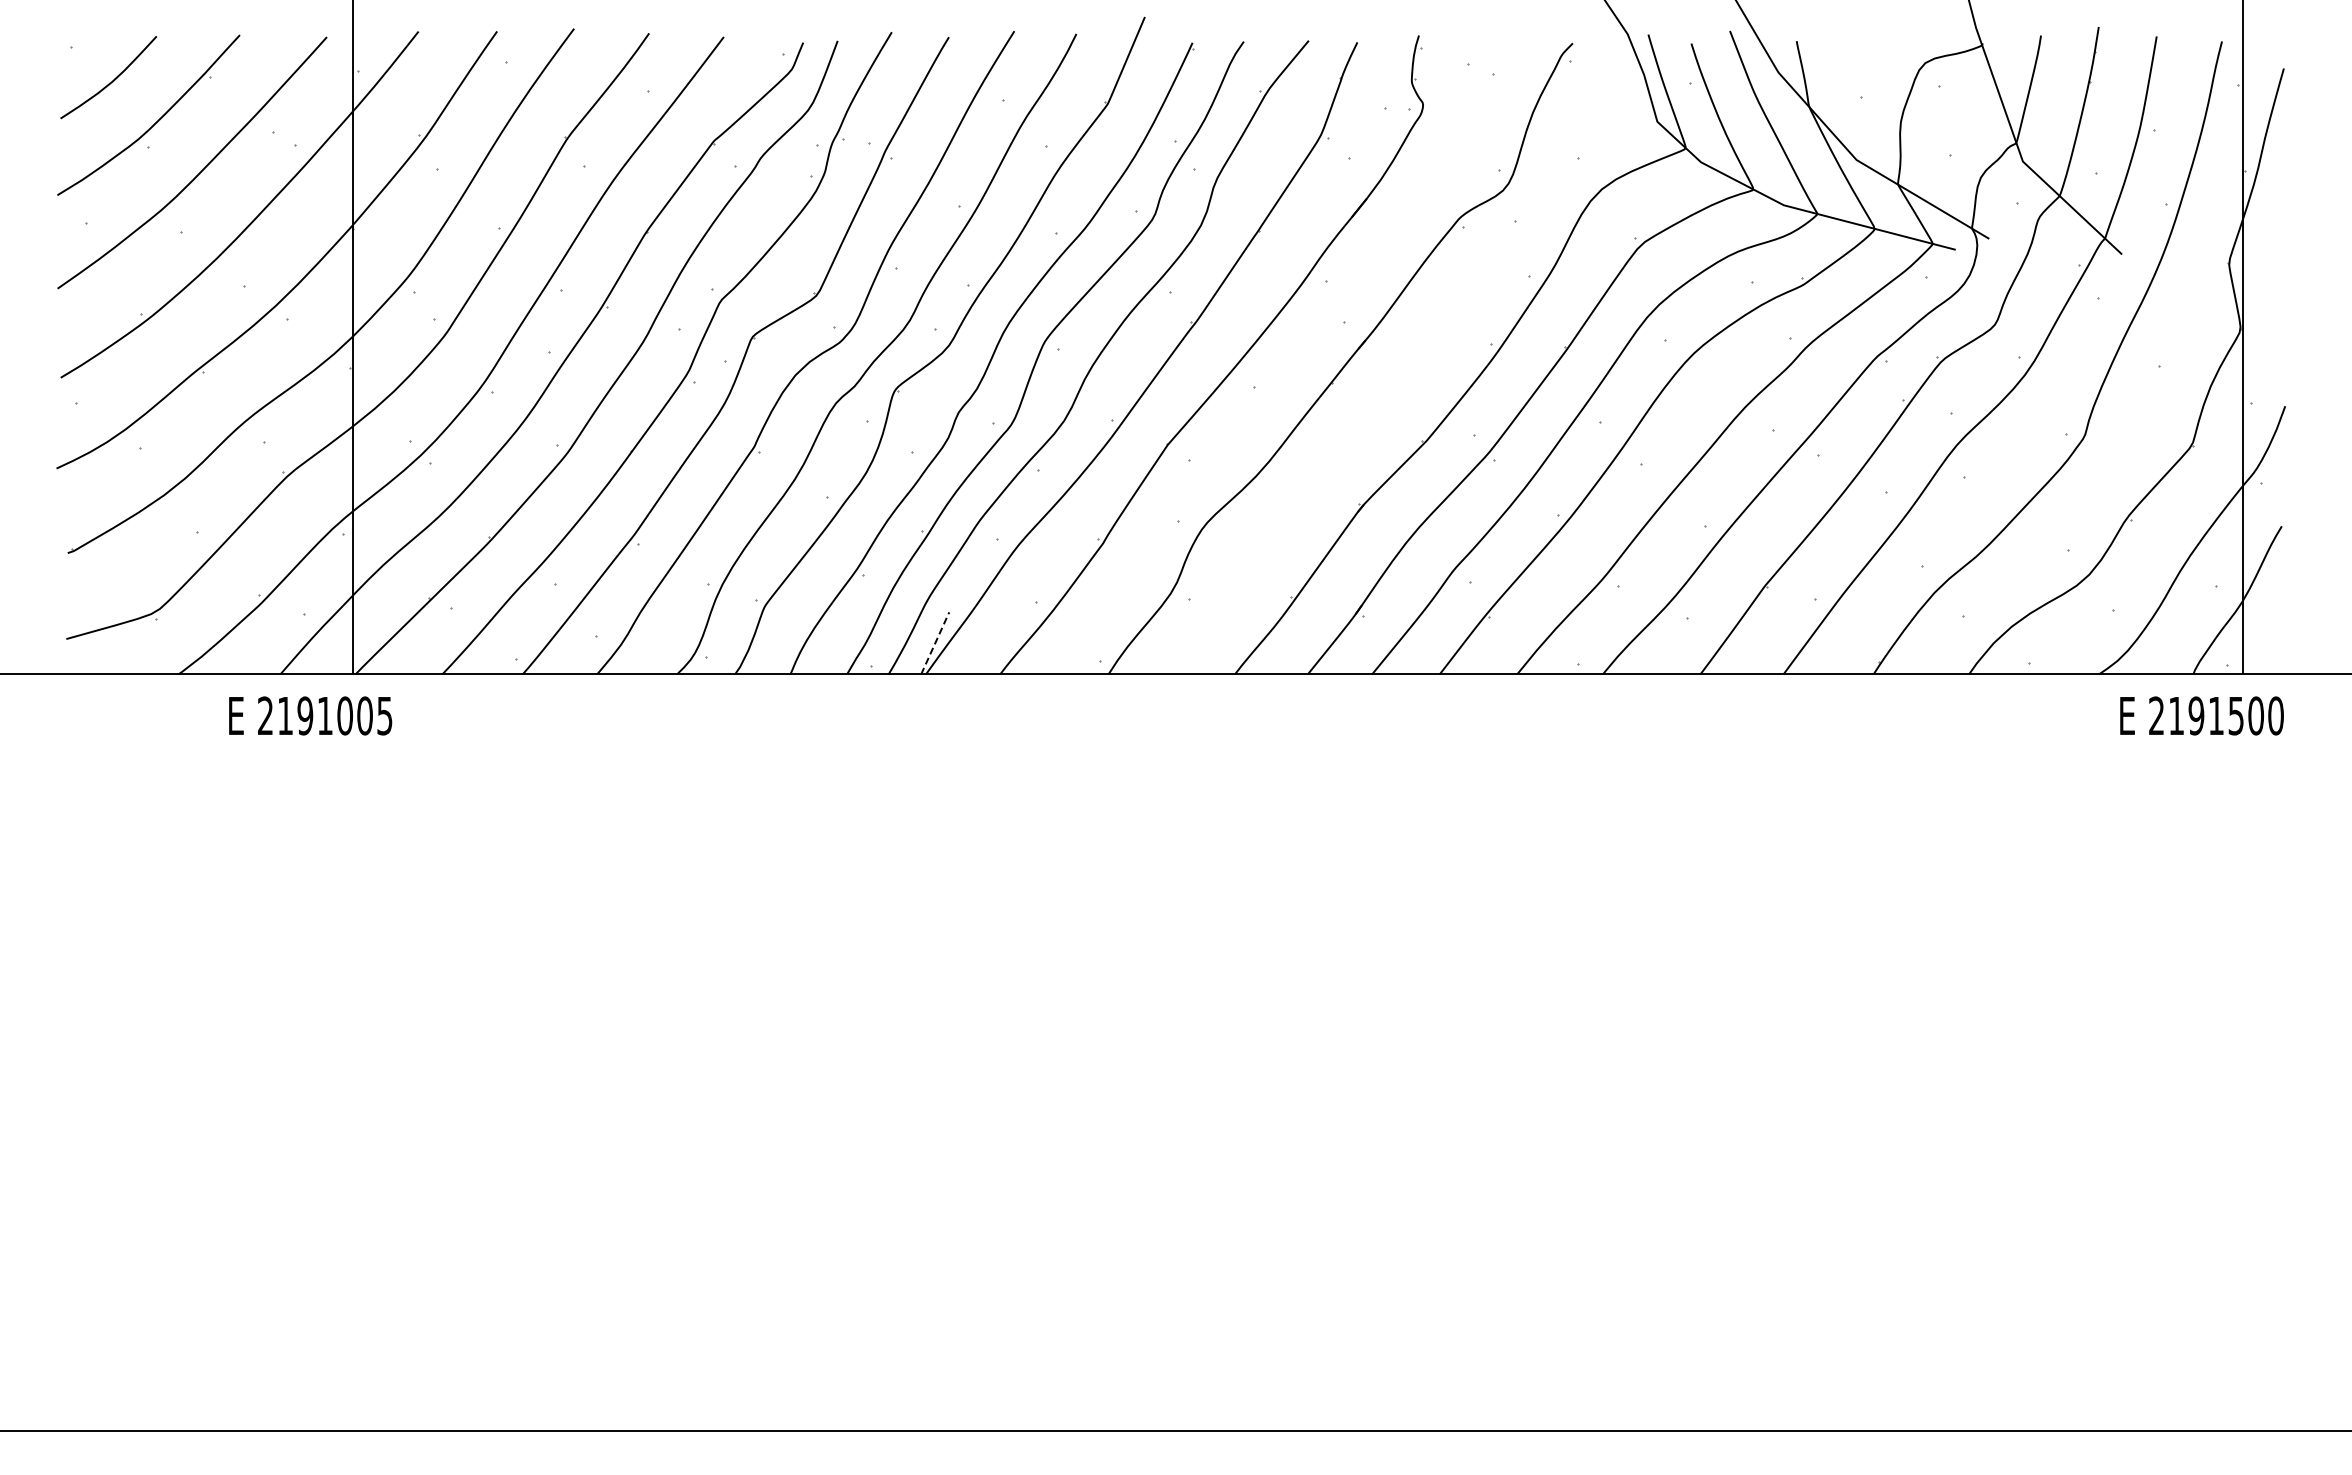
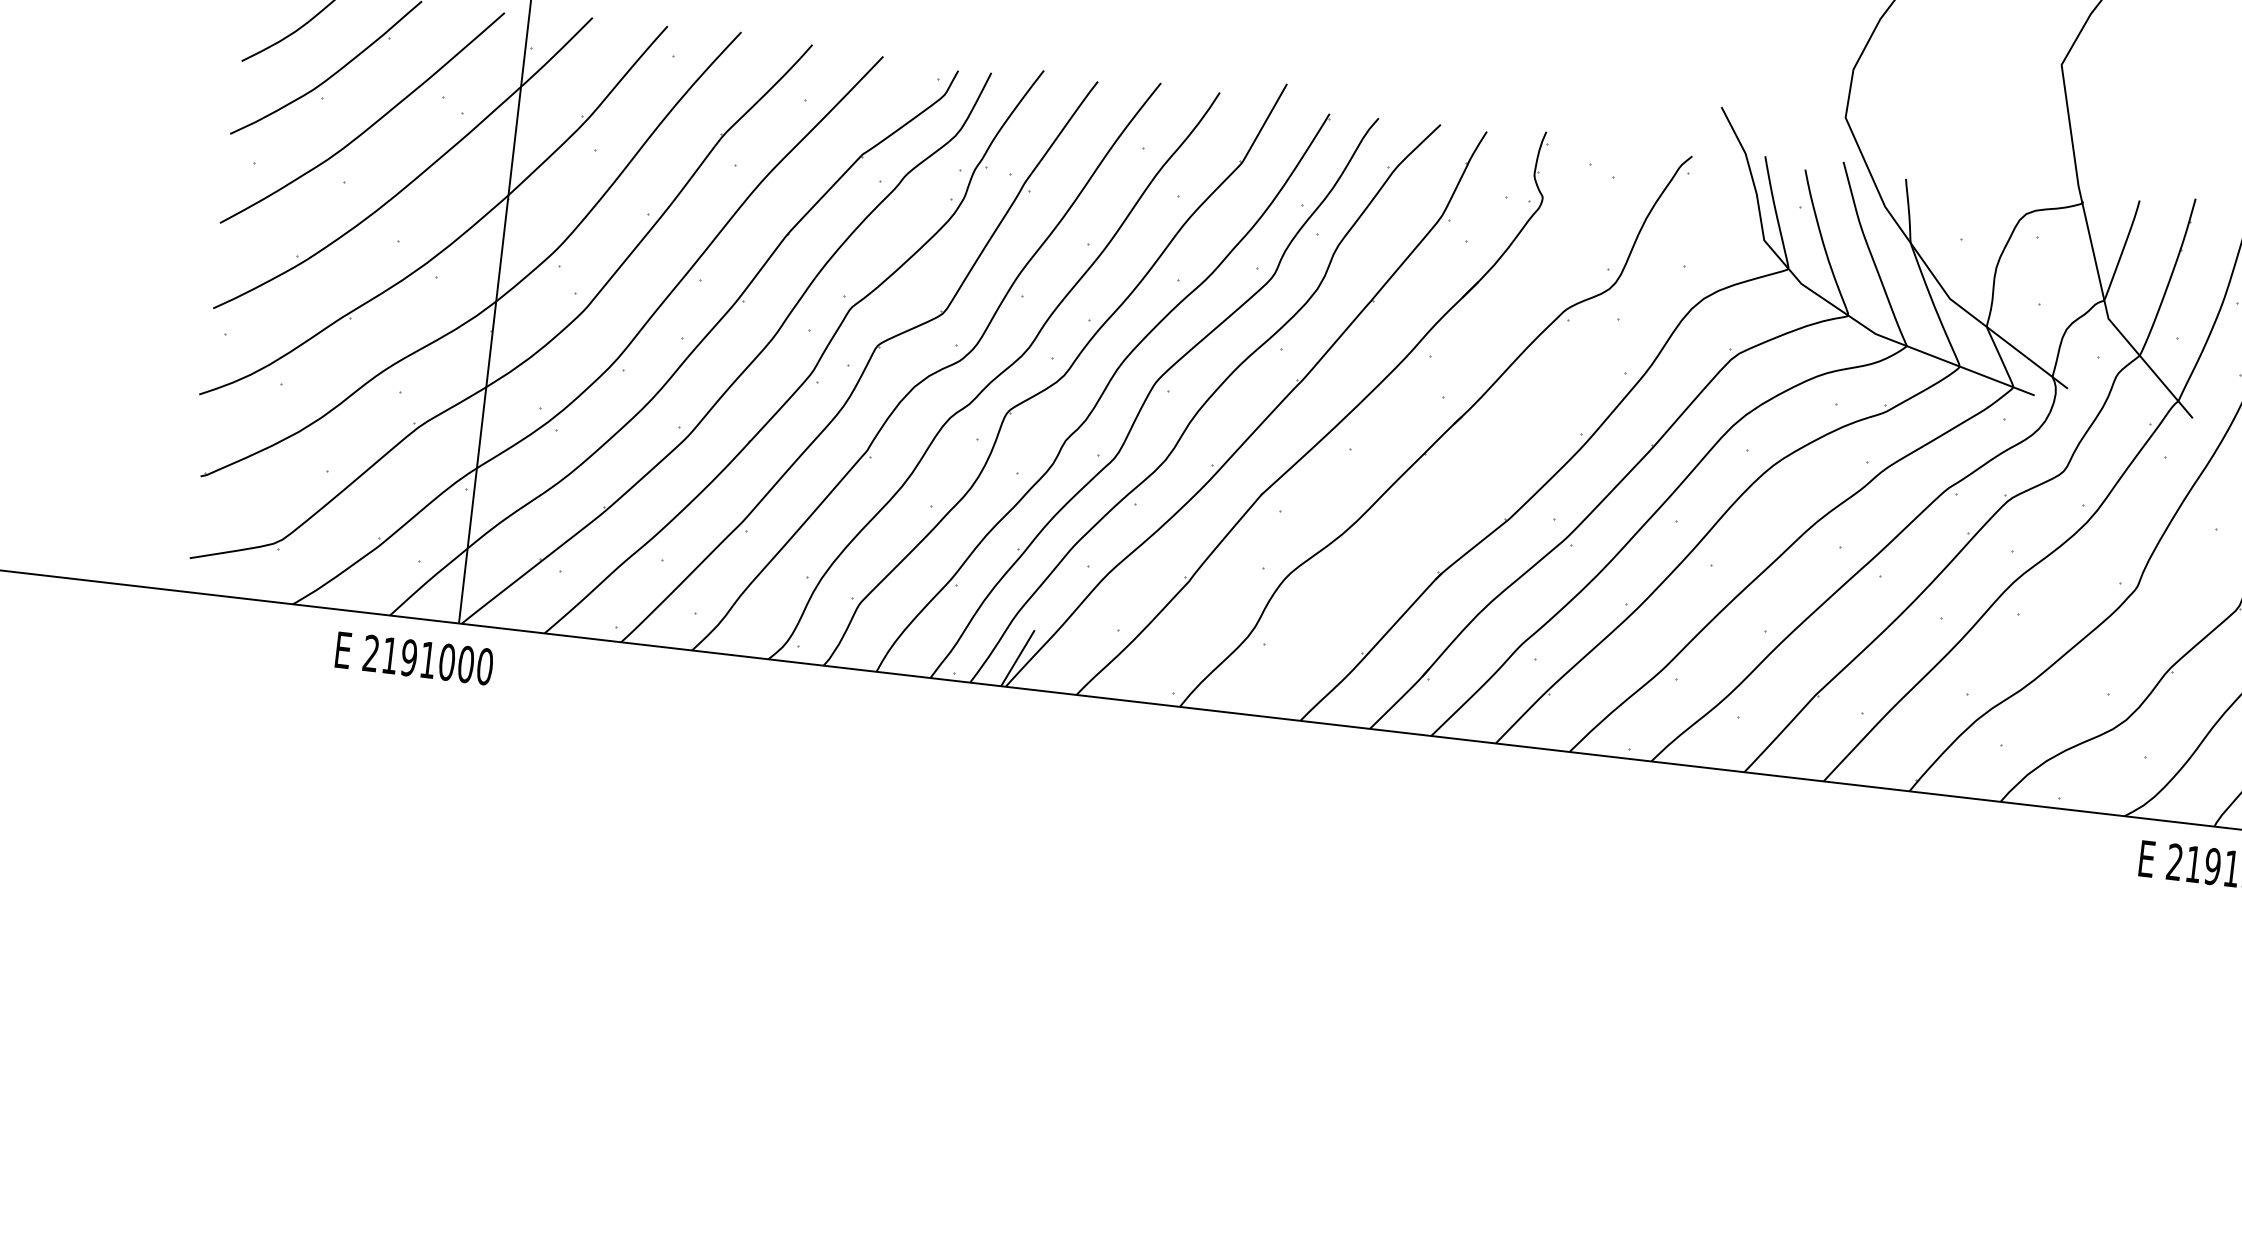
line: (935, 642) -> (1018, 657), dashed -> solid
text: (384, 715) -> (484, 666), 2191005 -> 2191000

